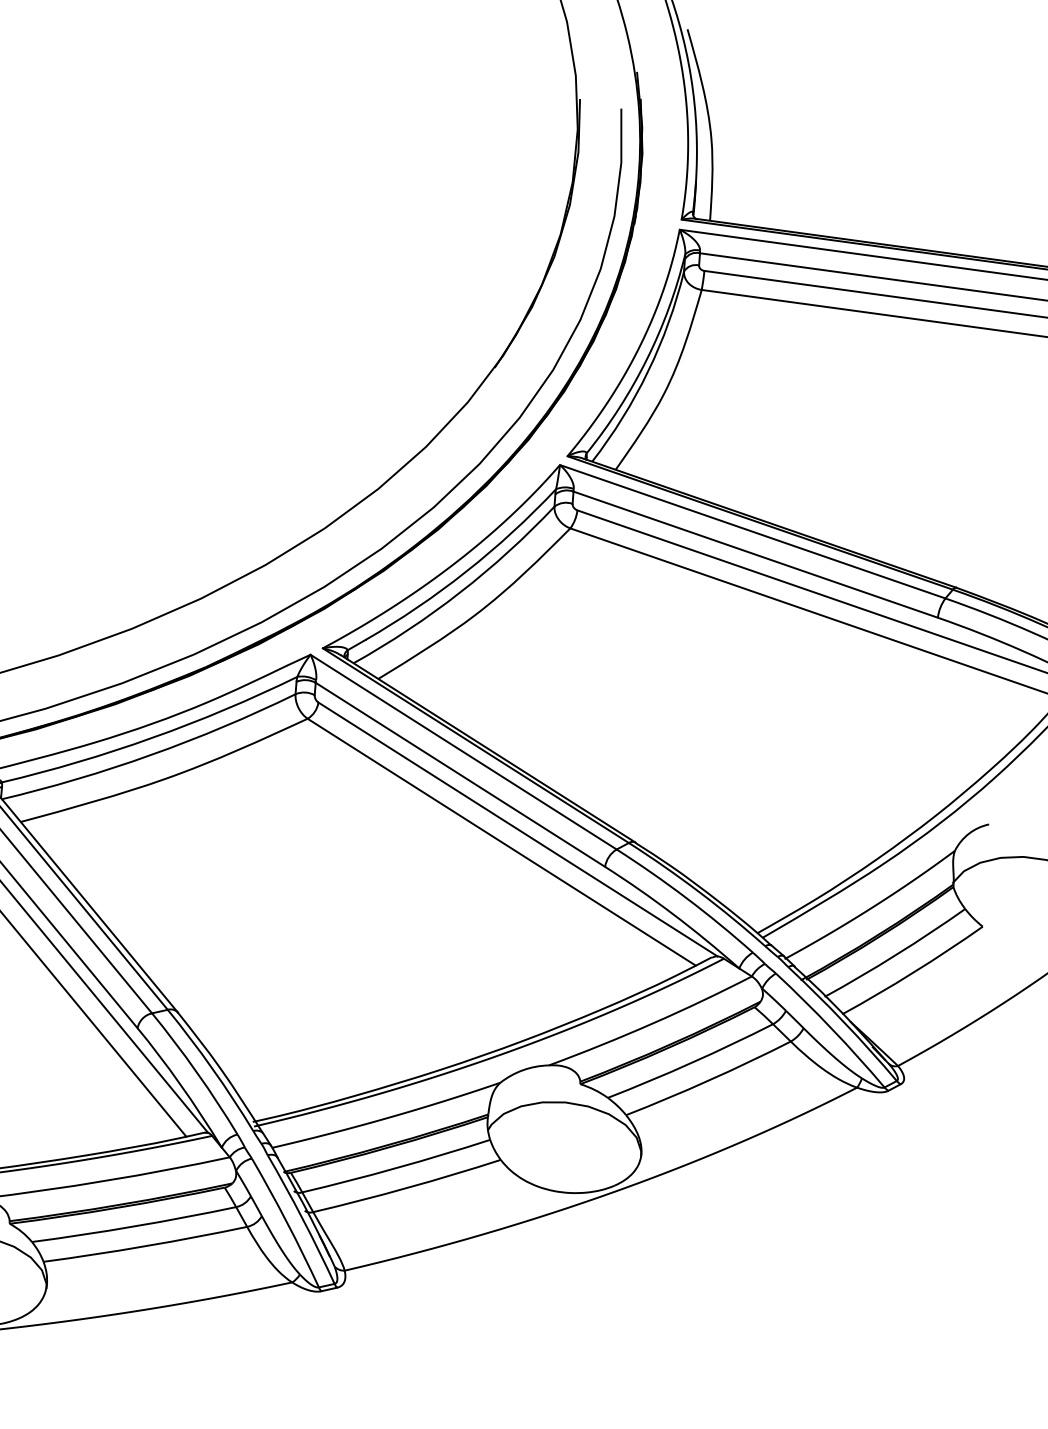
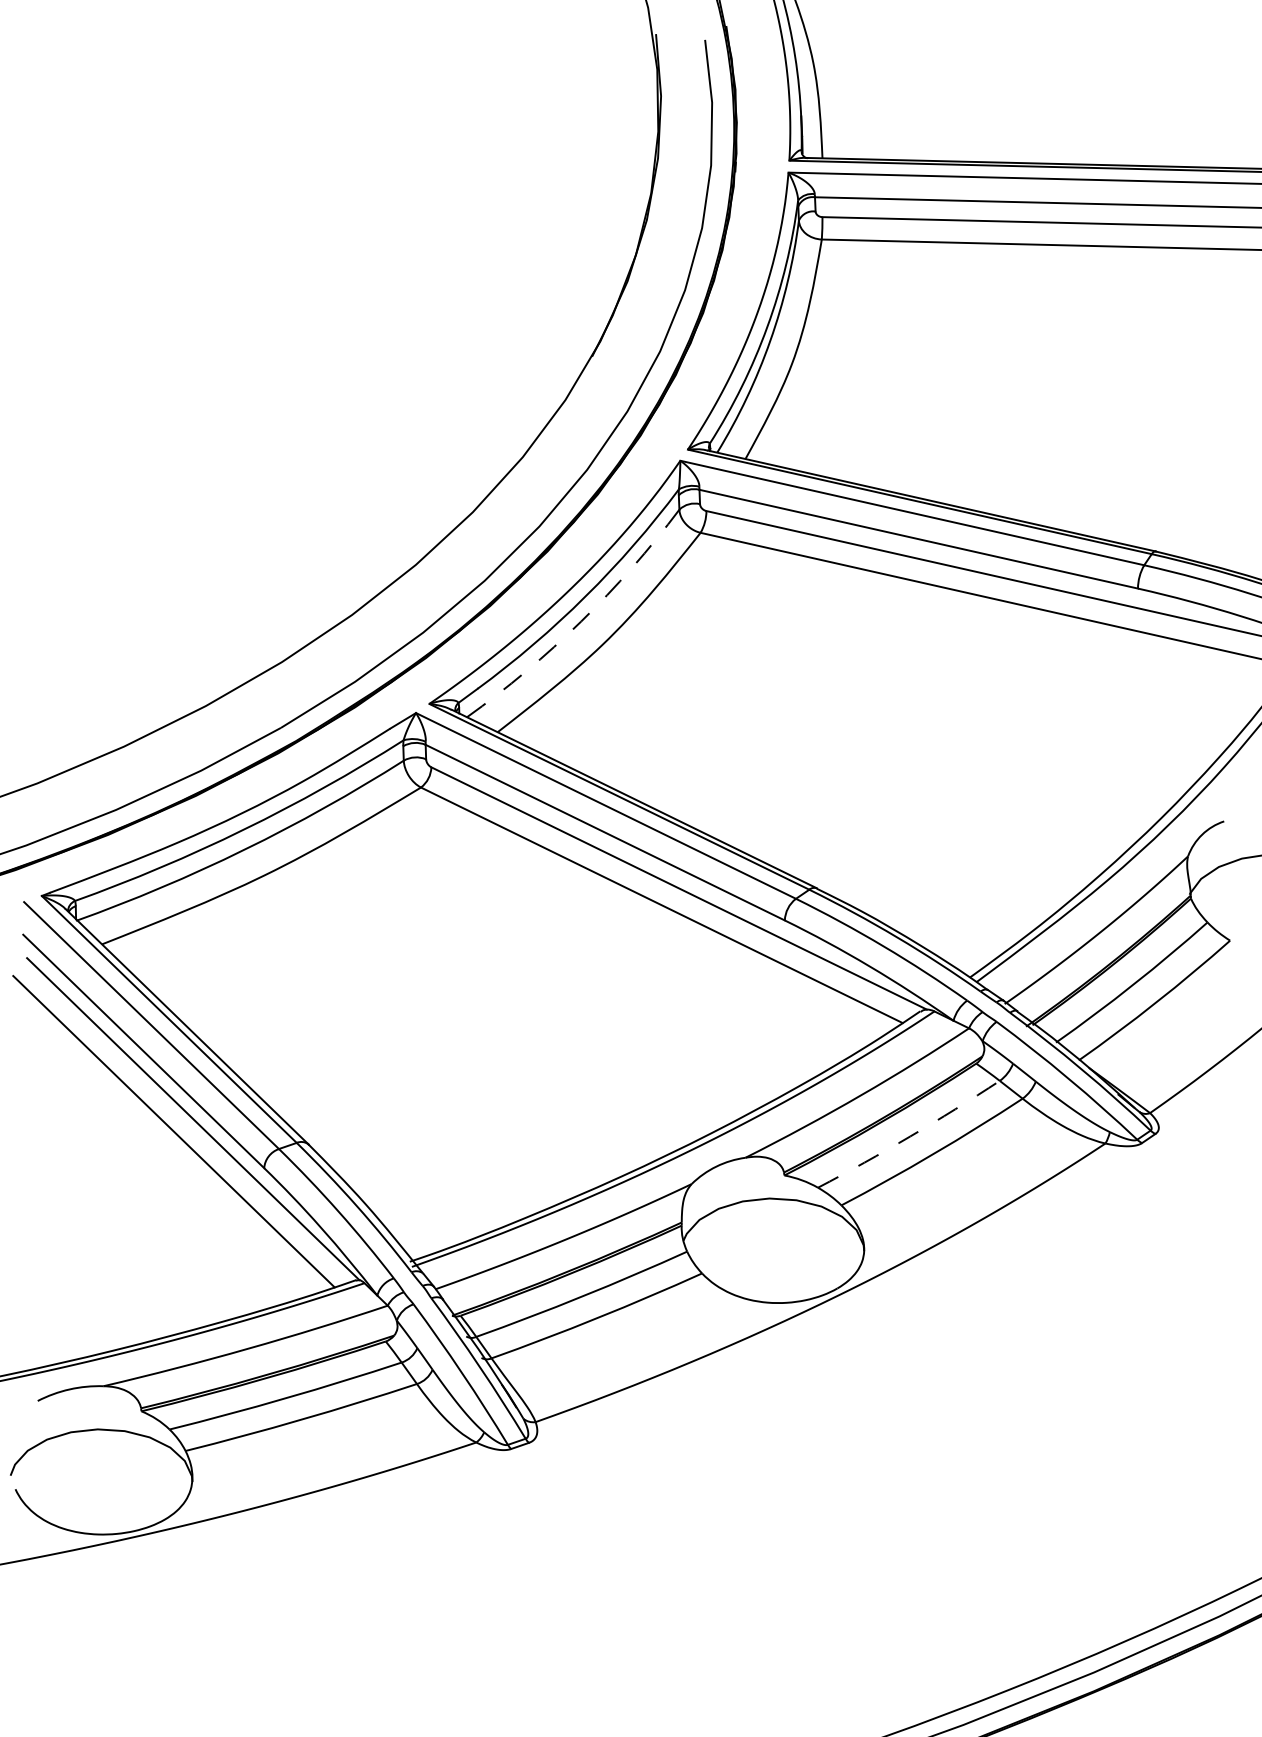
arc: (460, 592) -> (581, 621), solid -> dashed
arc: (691, 1063) -> (910, 1136), solid -> dashed

